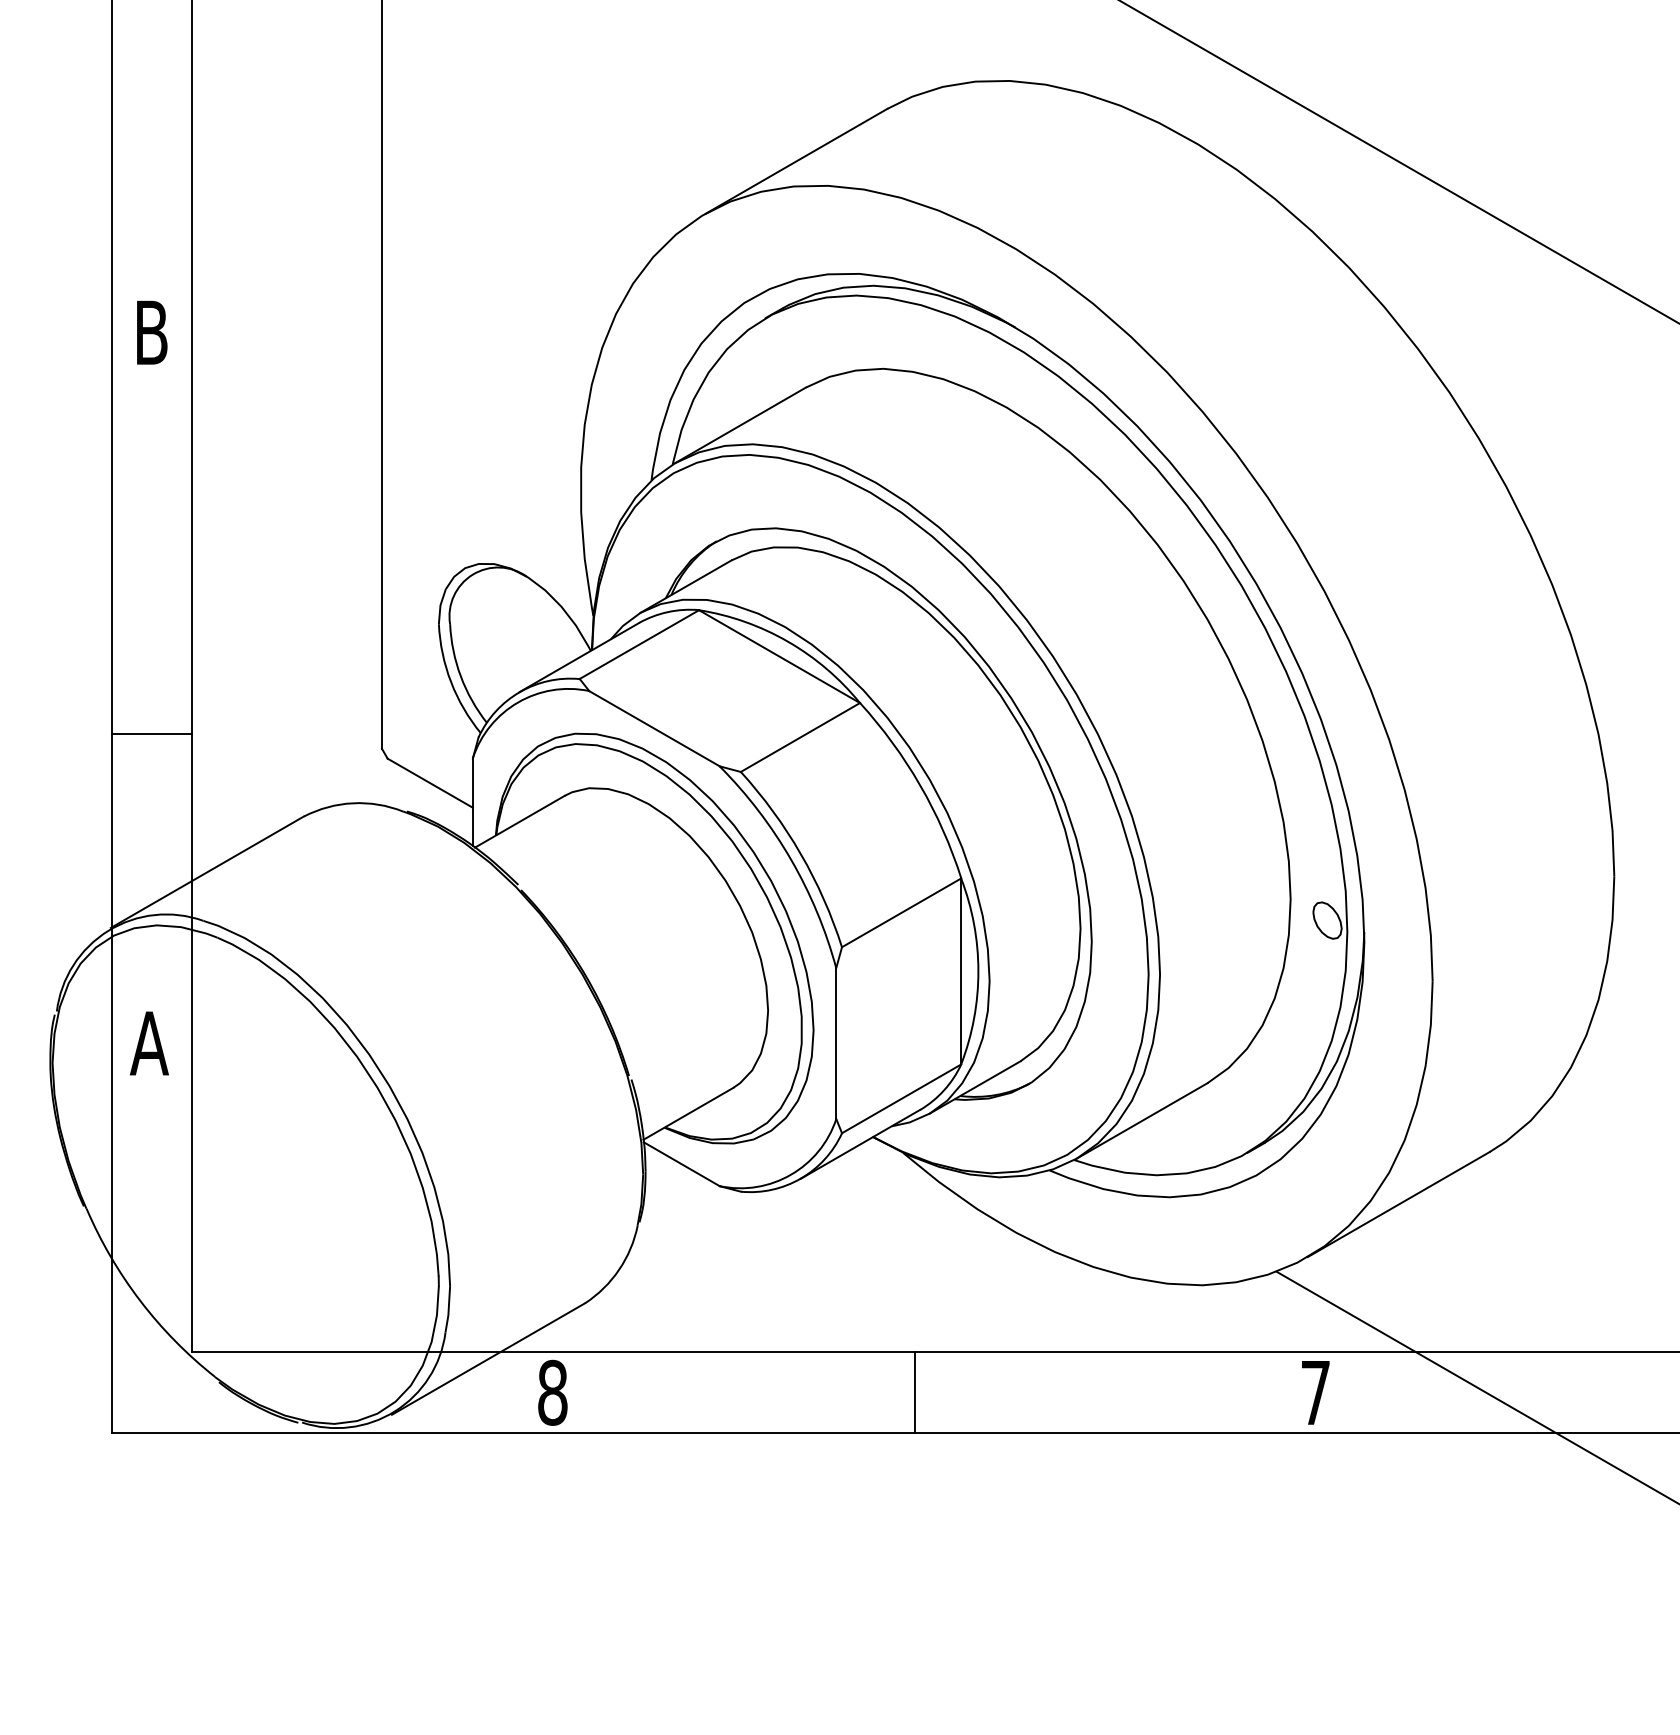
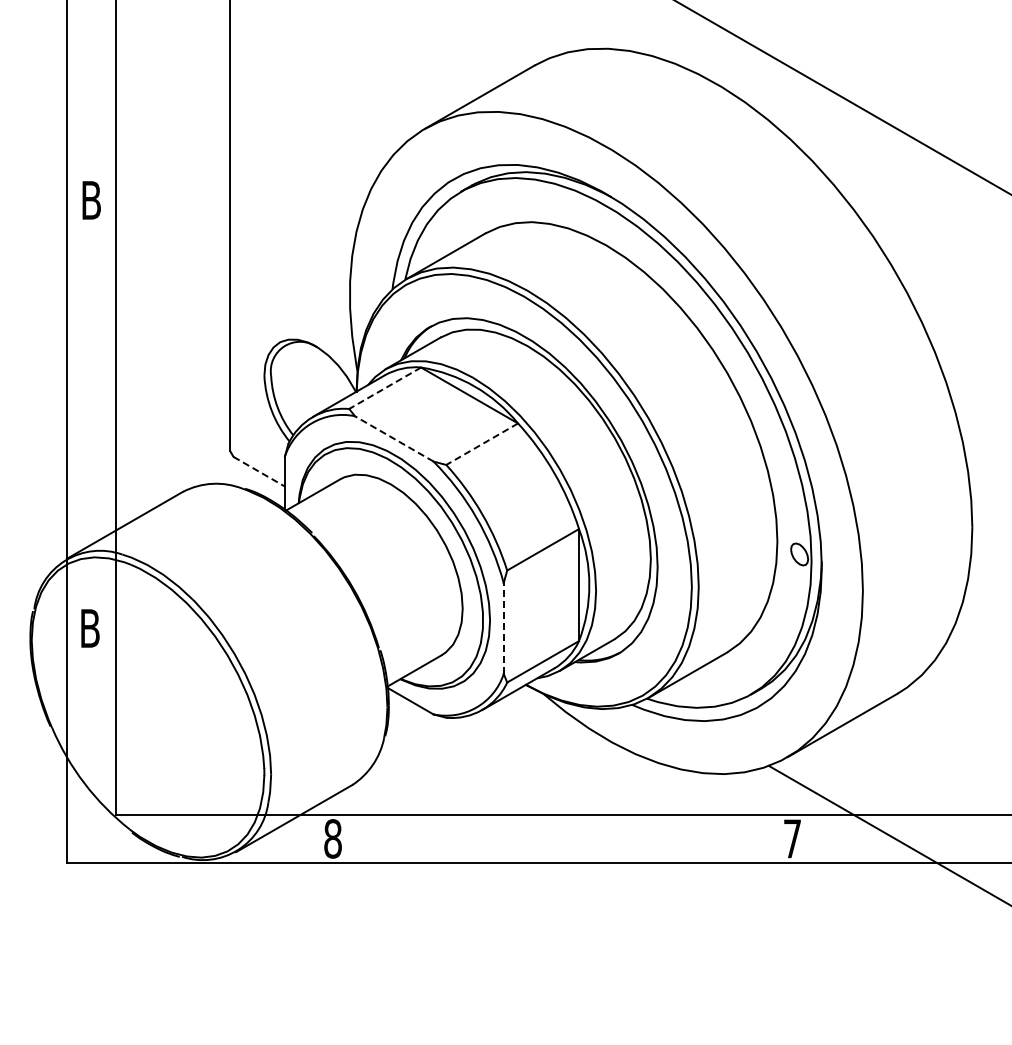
line: (638, 645) -> (384, 388), solid -> dashed
line: (653, 728) -> (393, 438), solid -> dashed
line: (151, 734) -> (91, 442), removed
line: (799, 737) -> (481, 444), solid -> dashed
line: (430, 782) -> (259, 471), solid -> dashed
text: (148, 1043) -> (89, 628), A -> B
line: (835, 1043) -> (503, 628), solid -> dashed
line: (915, 1392) -> (551, 838), removed

